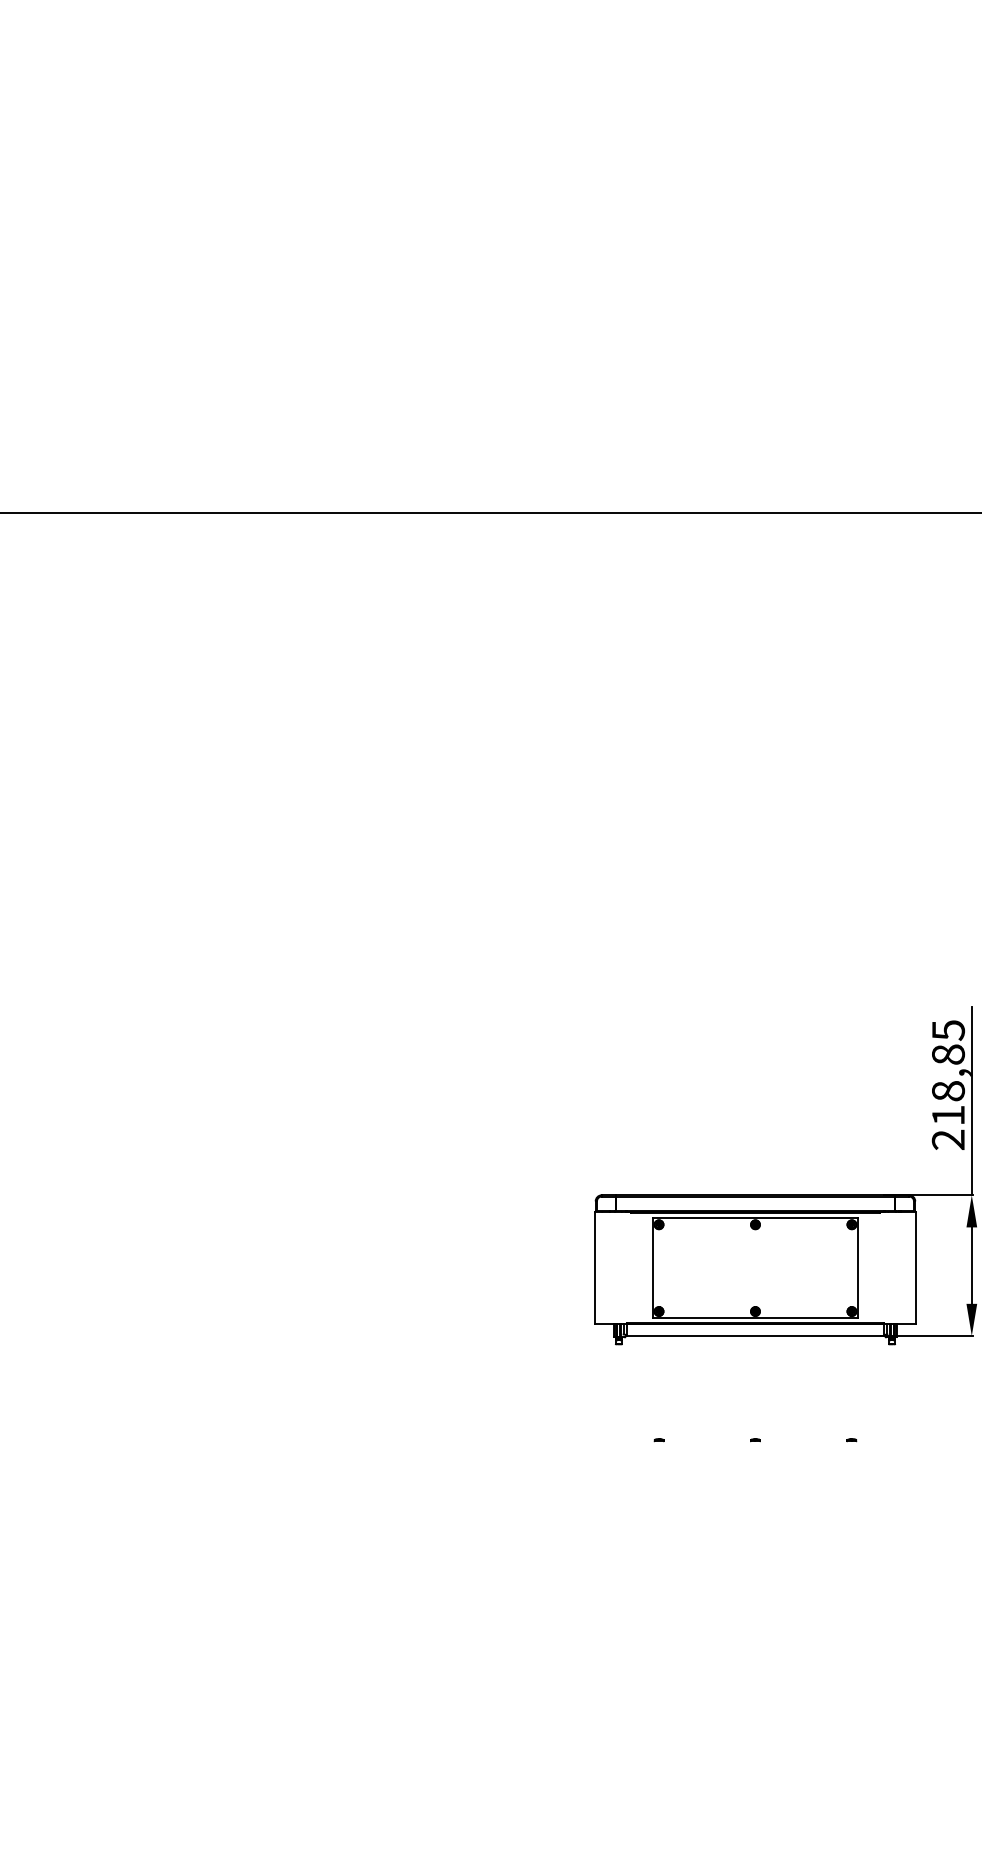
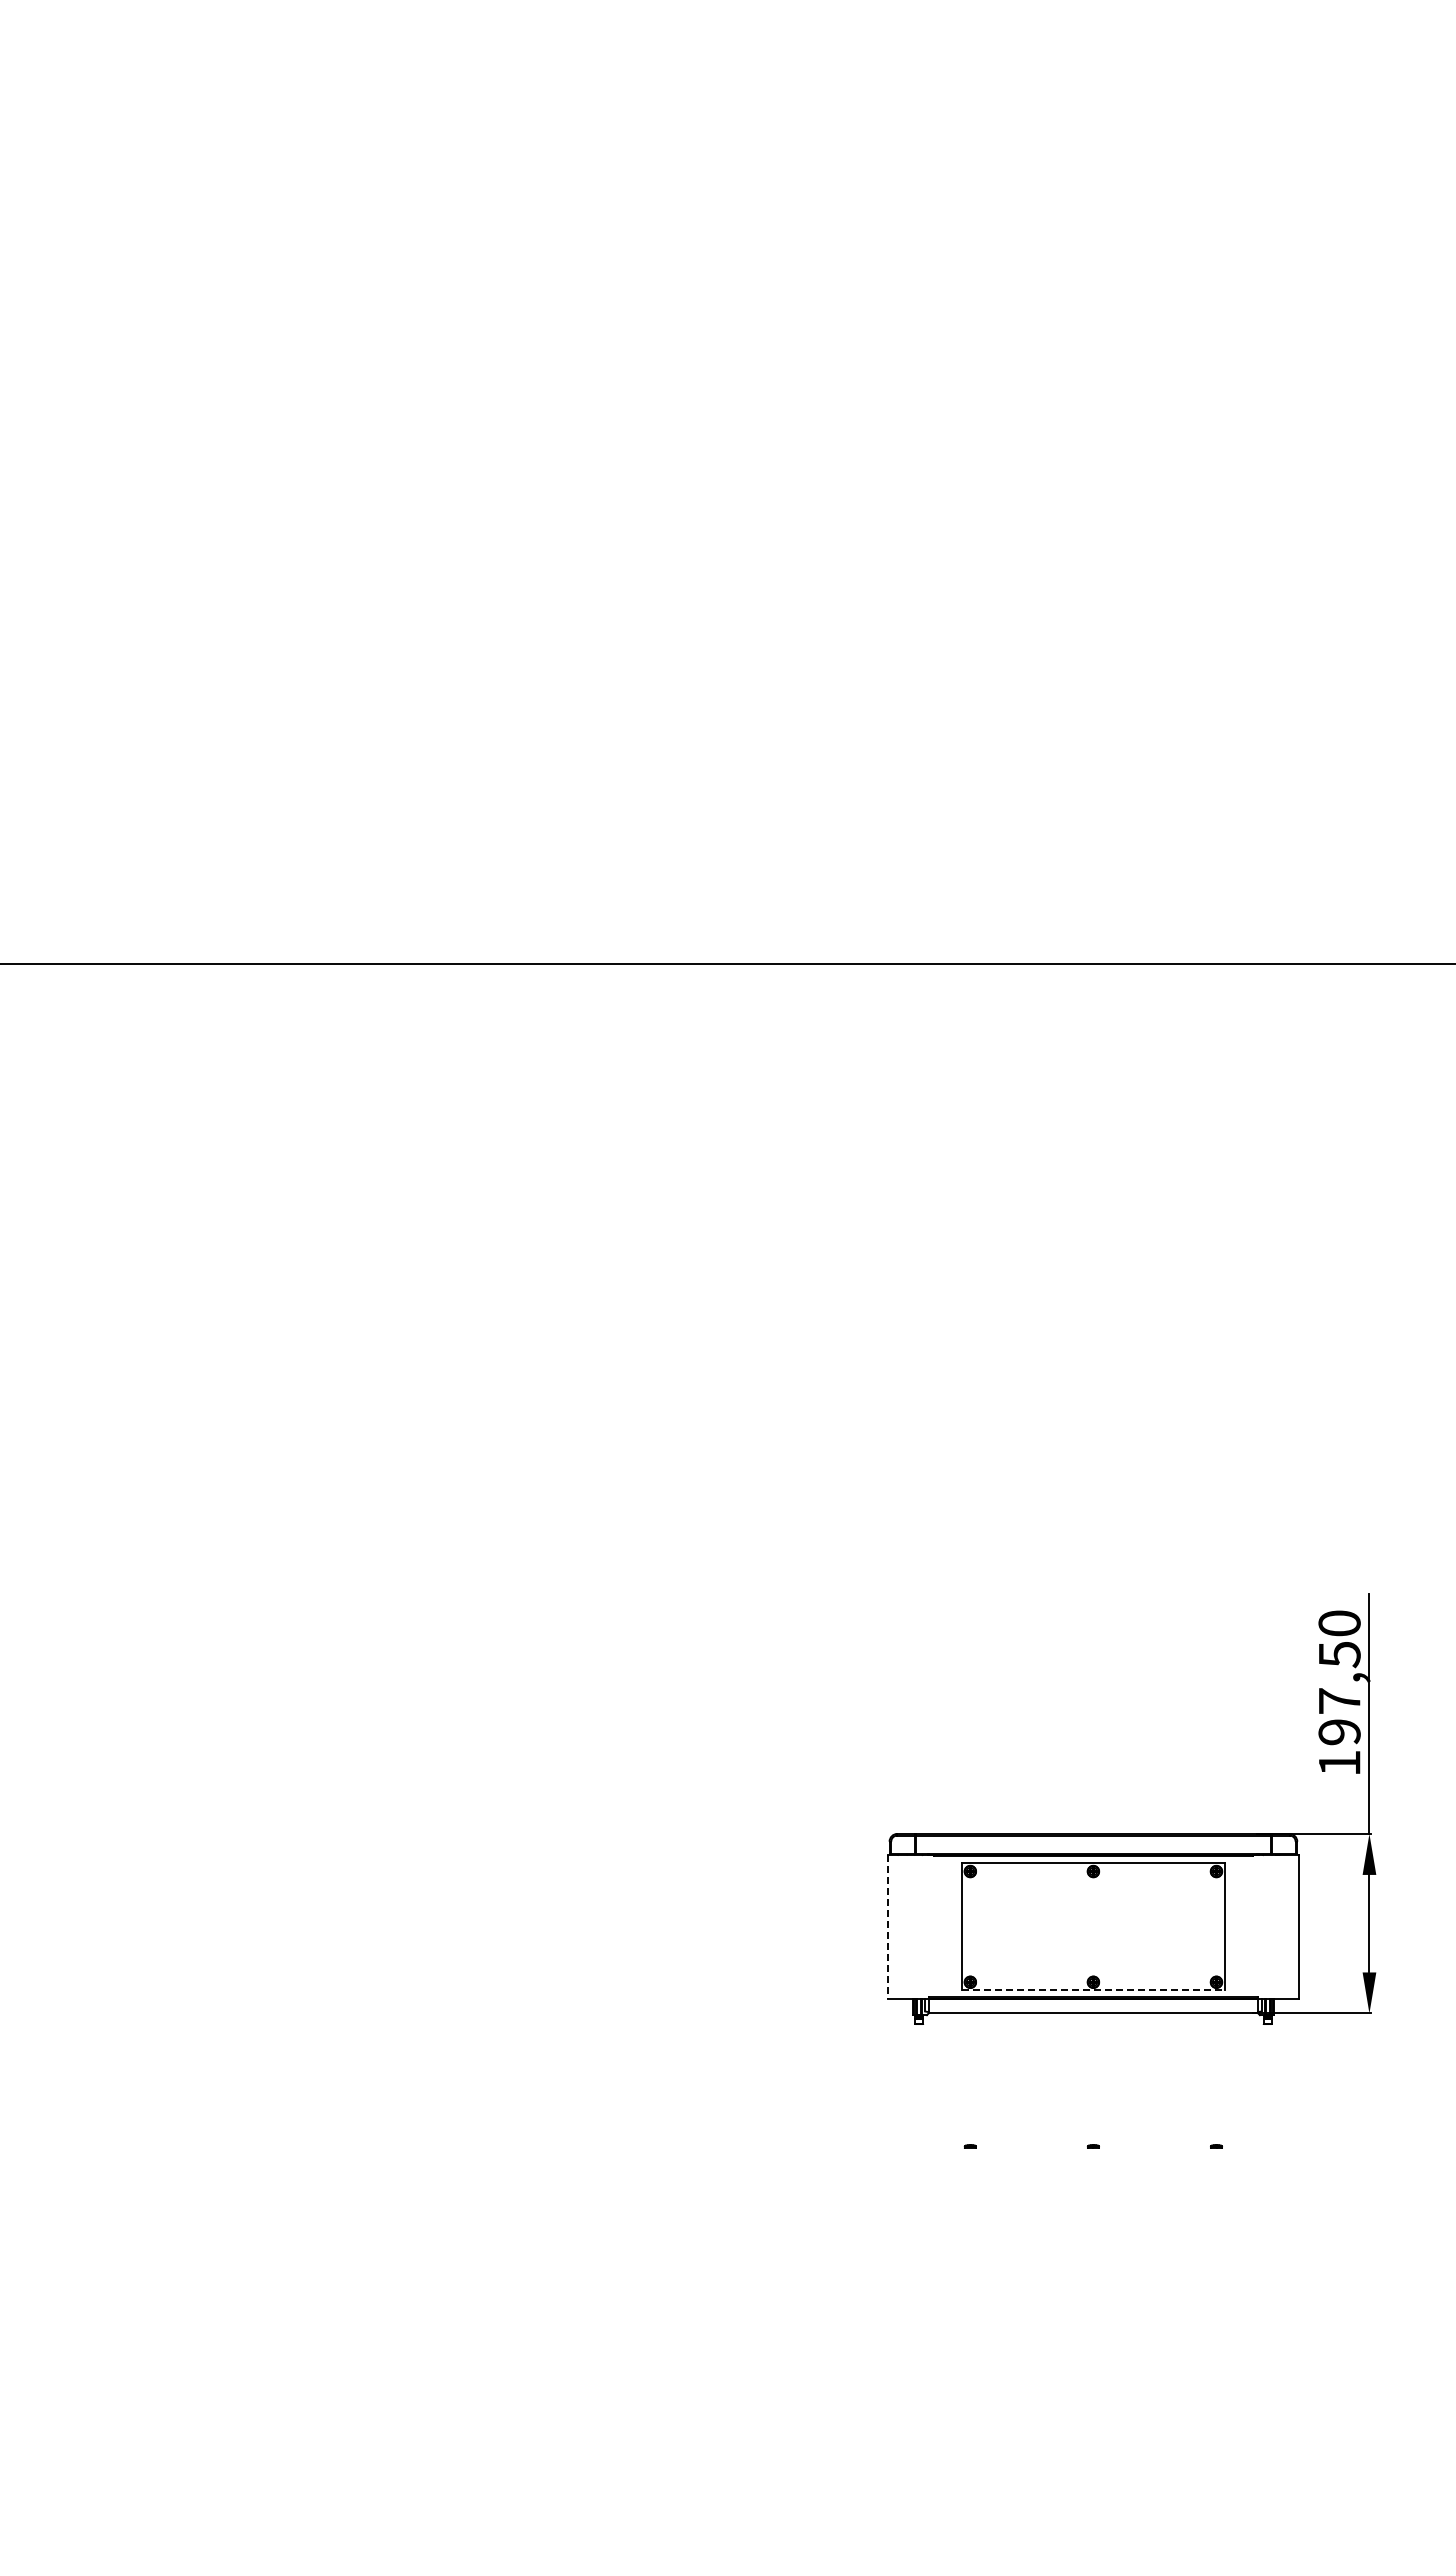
text: (948, 1085) -> (1339, 1693), 218,85 -> 197,50
line: (594, 1267) -> (888, 1926), solid -> dashed
line: (755, 1317) -> (1093, 1990), solid -> dashed

